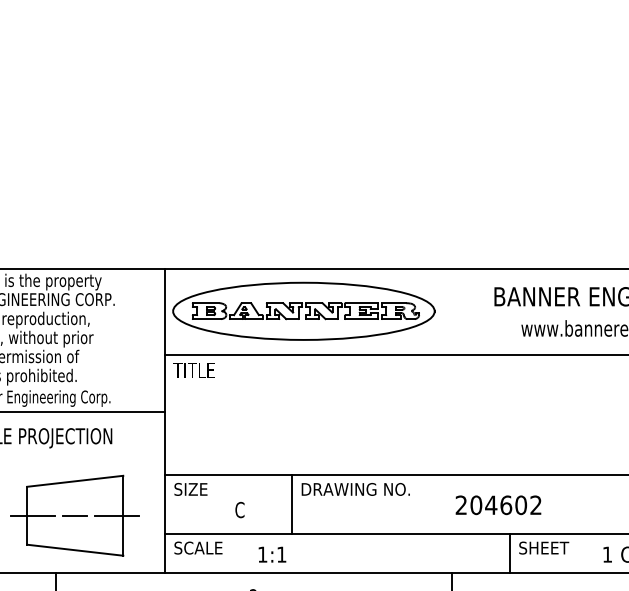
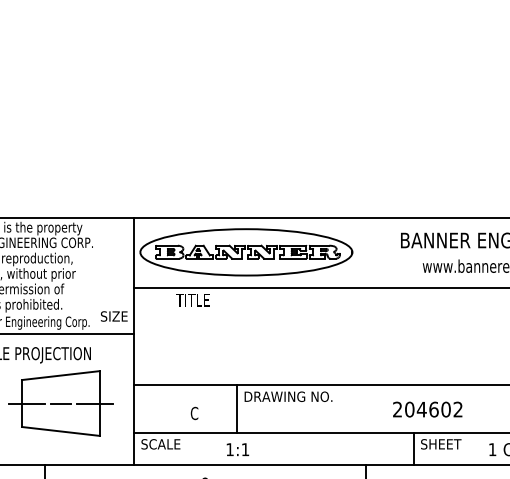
text: (193, 370) -> (192, 300), moved
text: (190, 489) -> (113, 316), moved
text: (498, 505) -> (427, 409), moved
part: (74, 515) -> (60, 403), moved
text: (272, 554) -> (237, 449), moved

